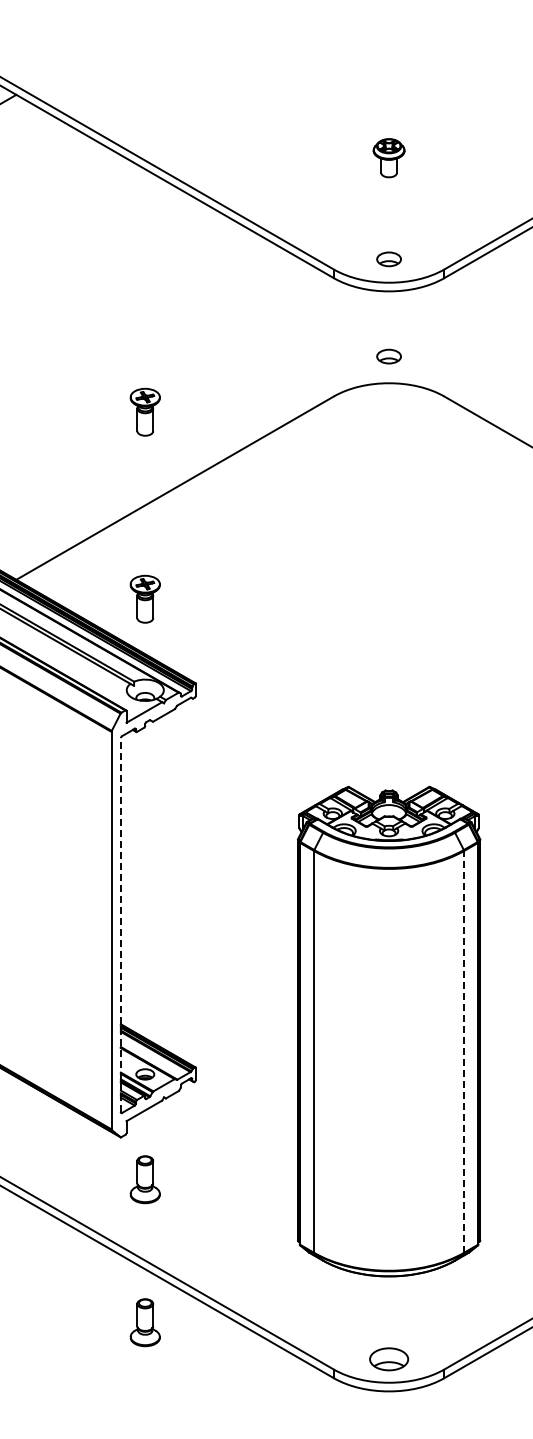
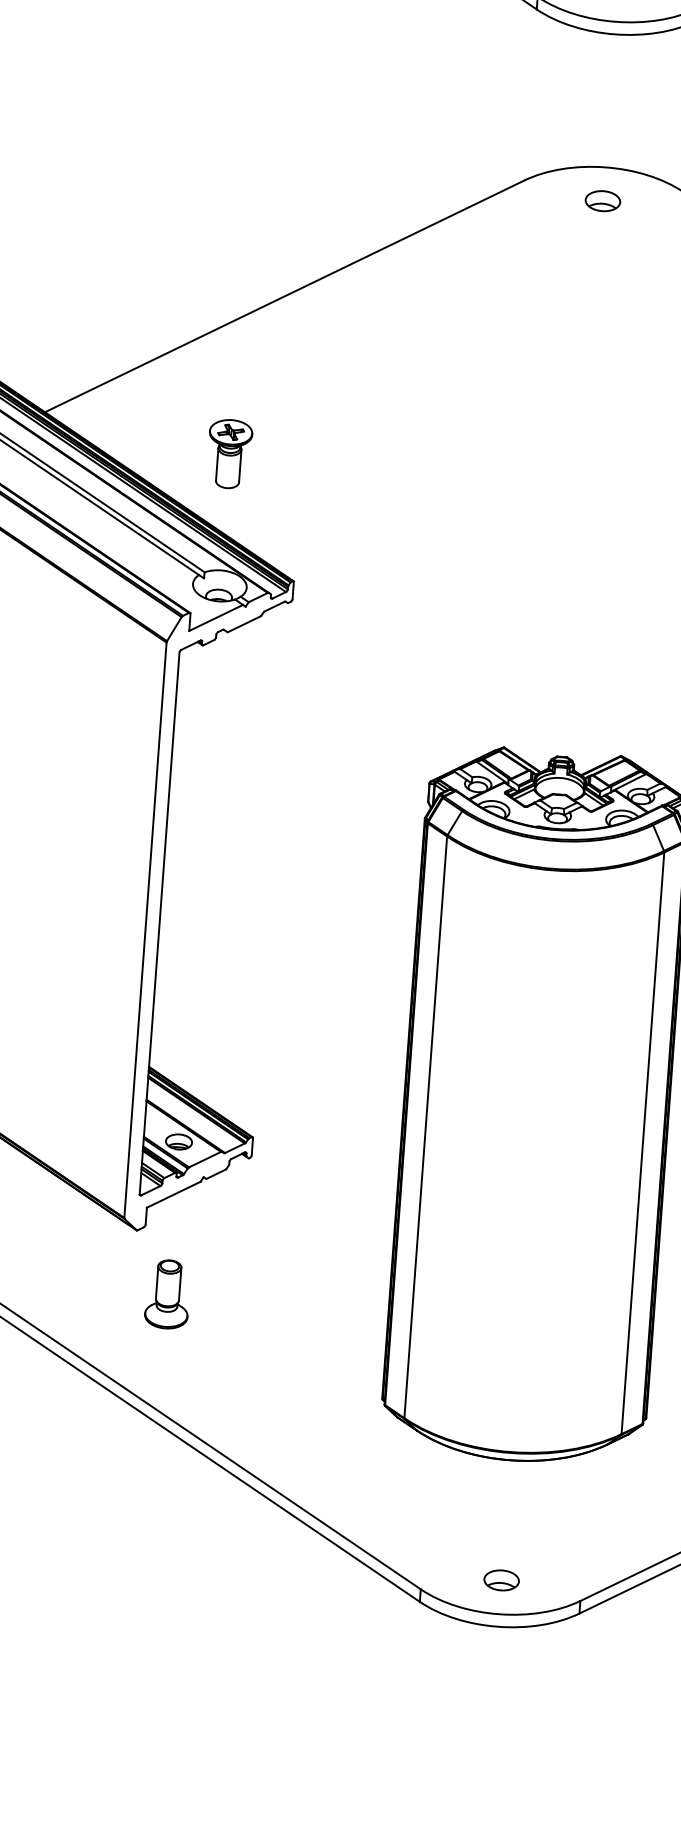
part: (388, 356) -> (602, 200), moved
part: (144, 411) -> (248, 182), removed
line: (120, 924) -> (159, 922), dashed -> solid
line: (464, 1051) -> (643, 1142), dashed -> solid
part: (144, 1322) -> (151, 1501), removed
part: (388, 1359) -> (500, 1580), size x0.62

